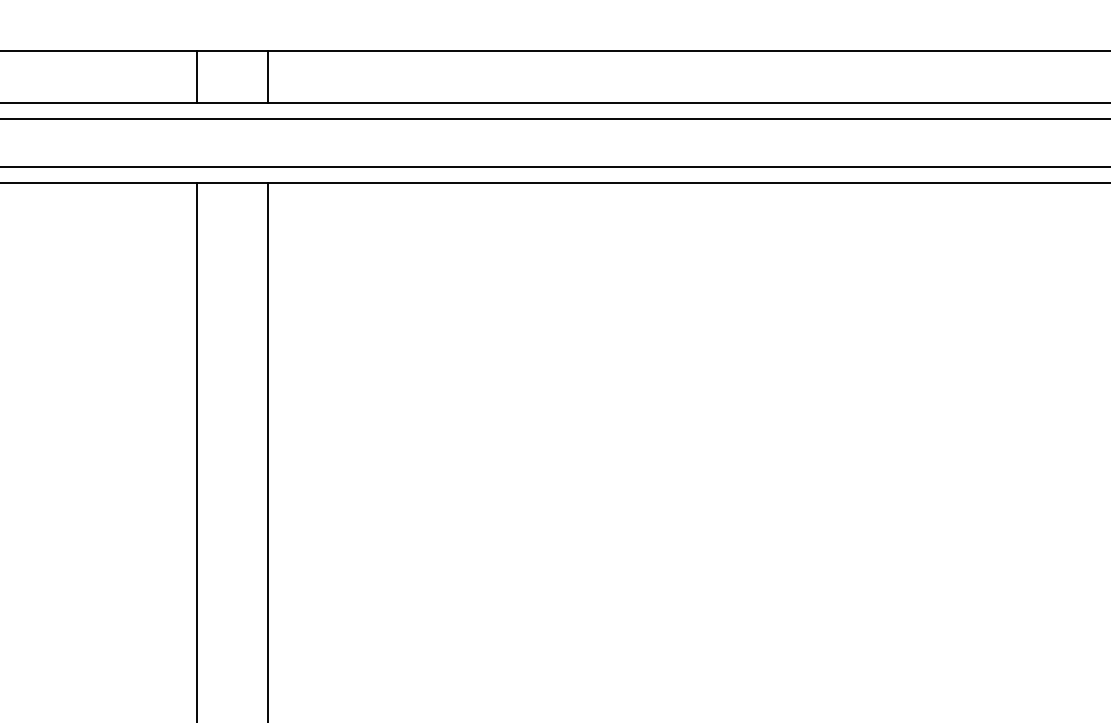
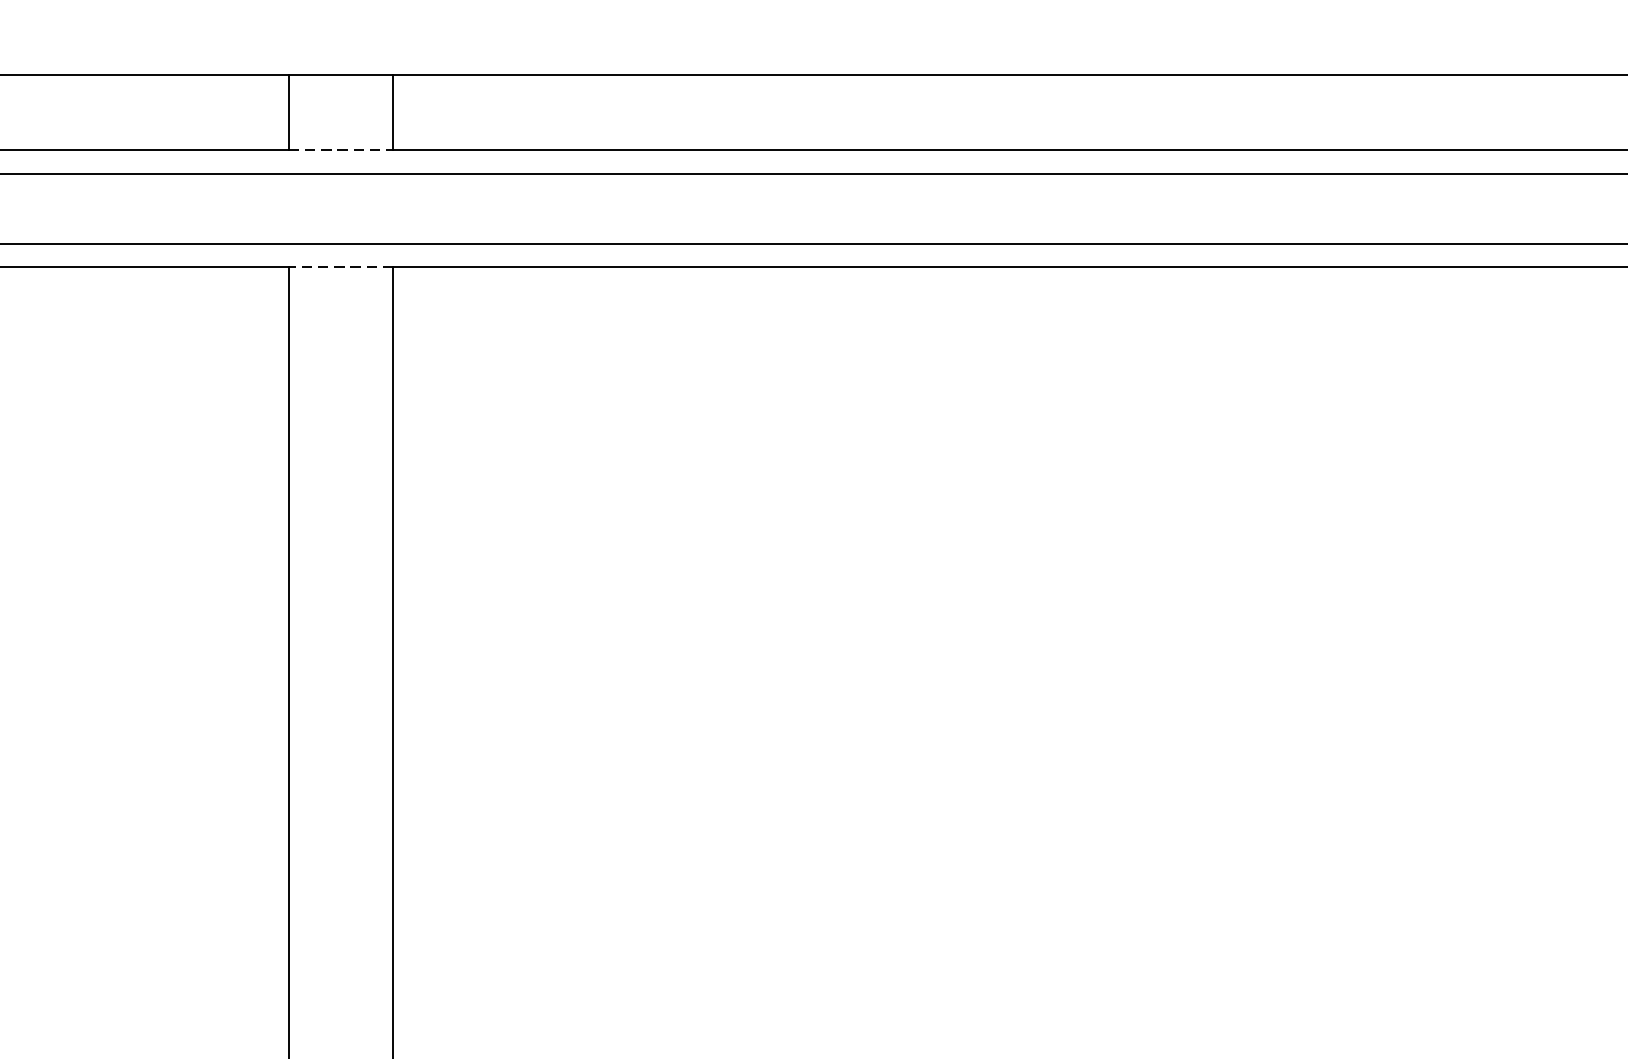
line: (233, 102) -> (342, 150), solid -> dashed
line: (232, 182) -> (340, 267), solid -> dashed

